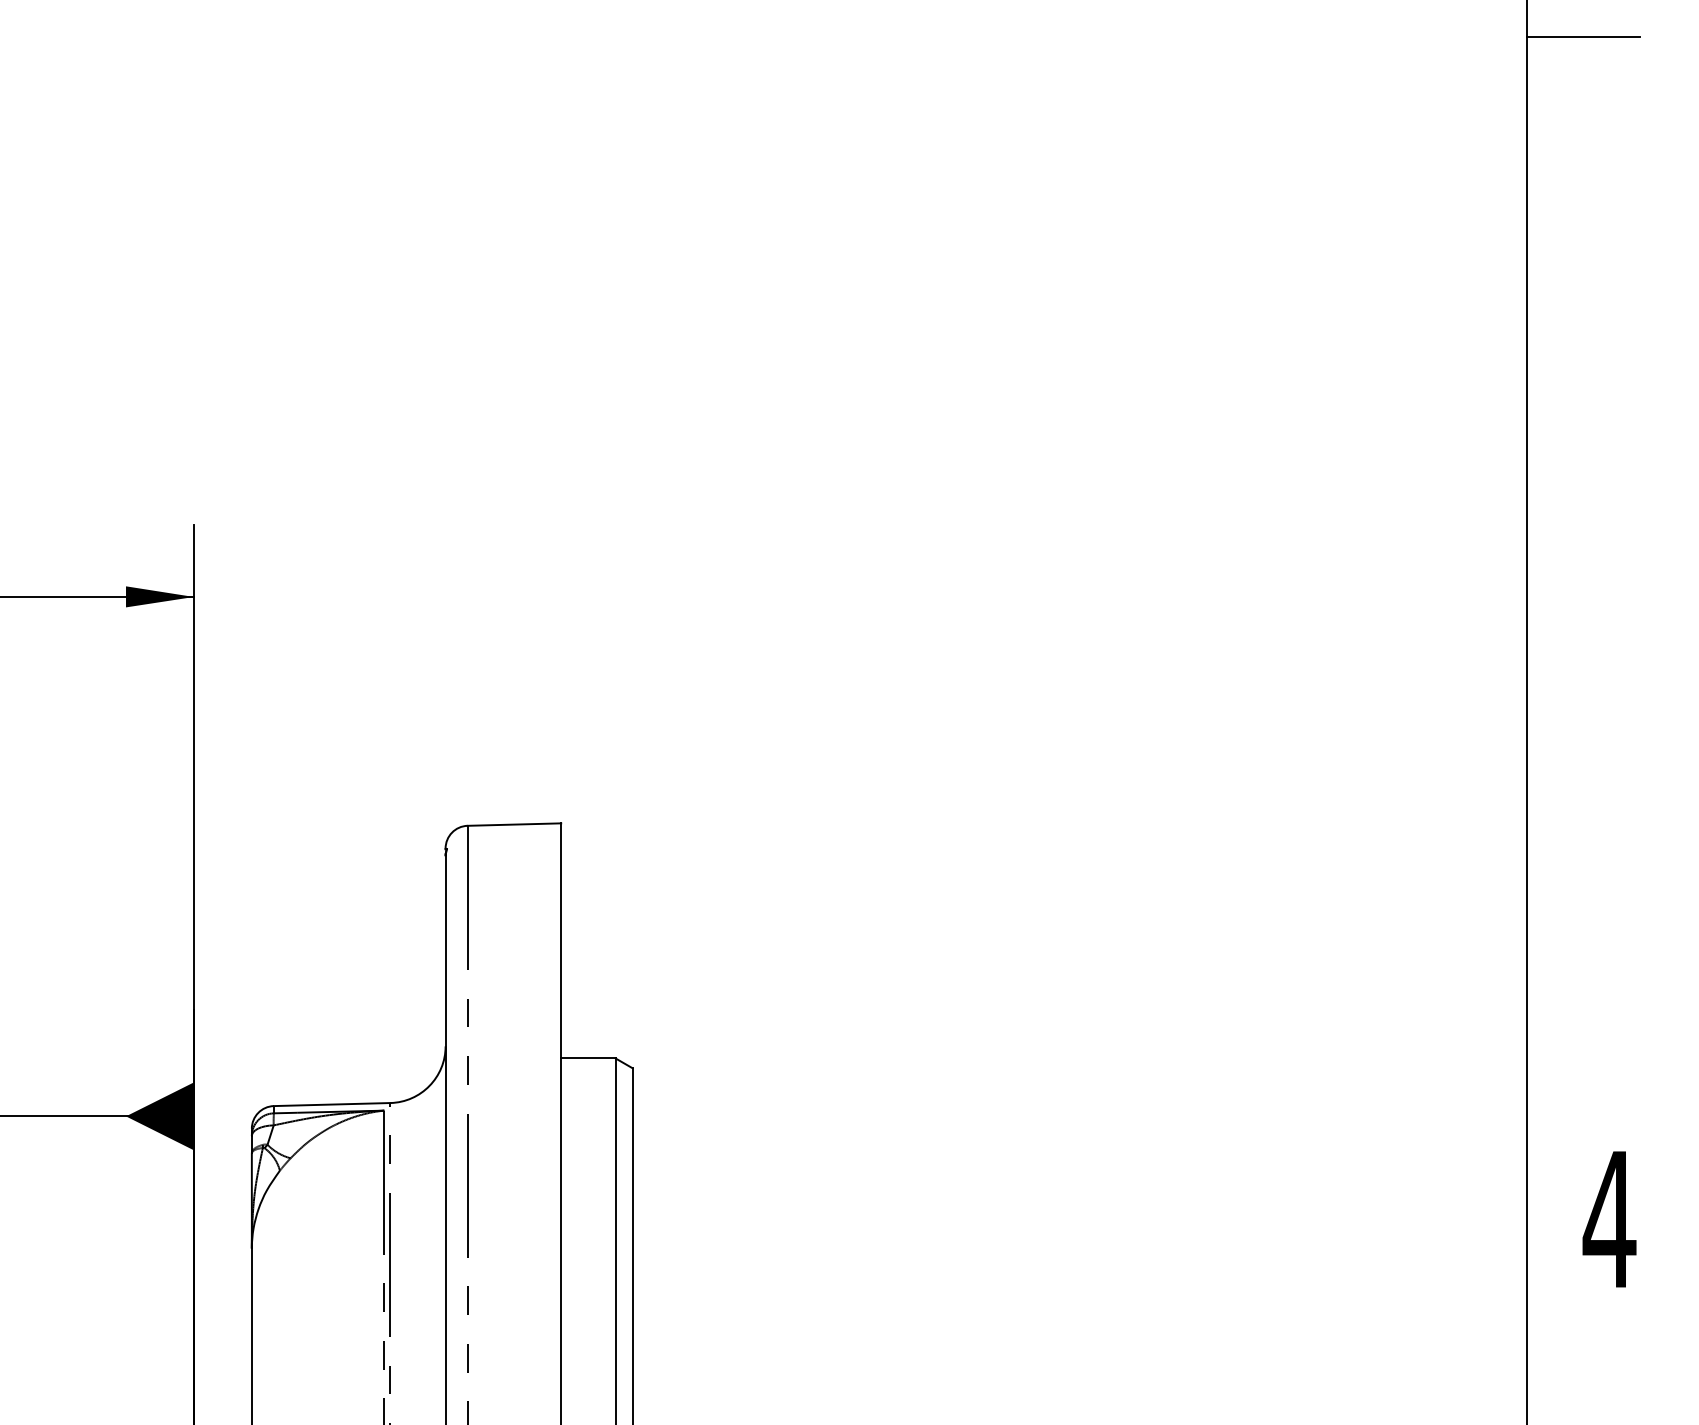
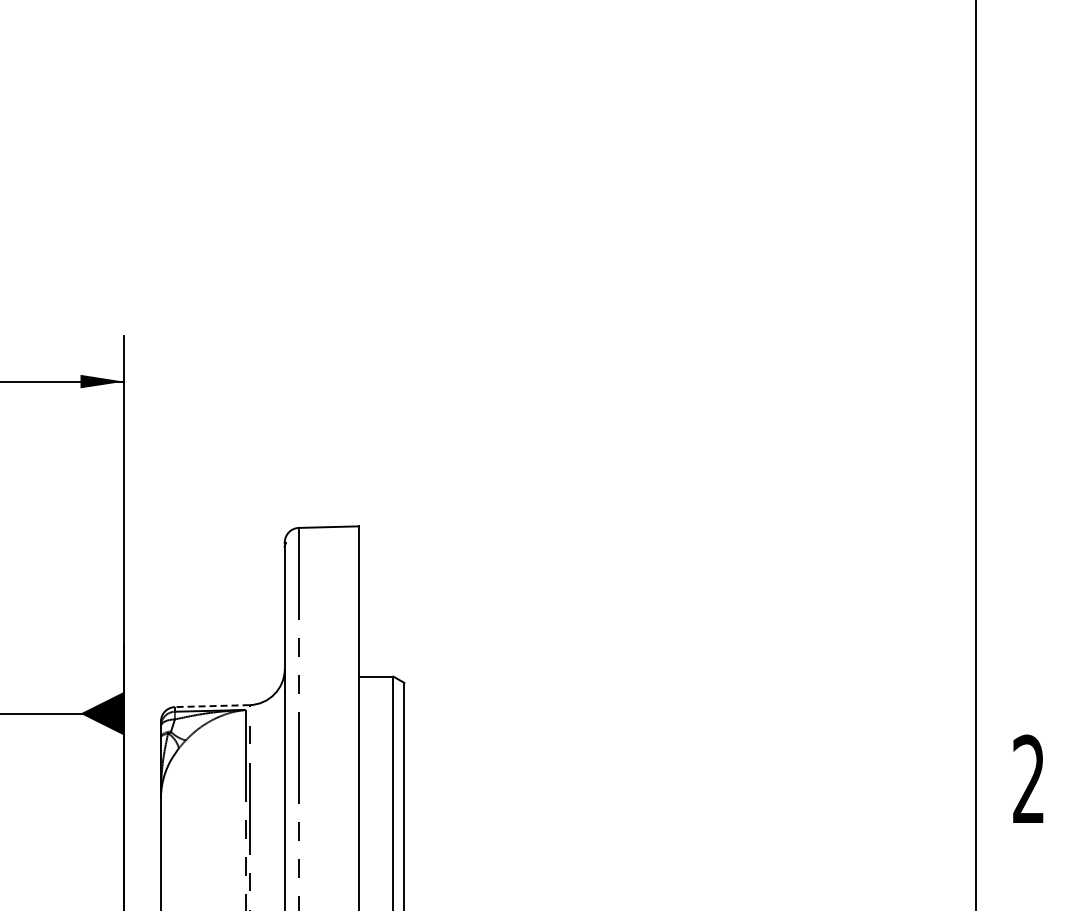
line: (1582, 36) -> (1011, 23), removed
line: (330, 1105) -> (211, 706), solid -> dashed
text: (1609, 1217) -> (1028, 778), 4 -> 2

